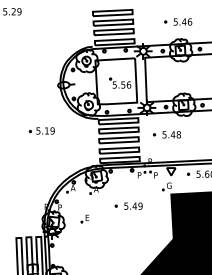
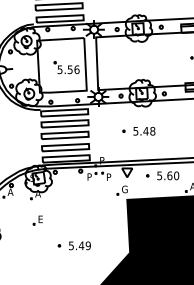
part: (166, 134) -> (138, 130), moved
part: (128, 205) -> (74, 244), moved
part: (84, 218) -> (37, 220), moved

